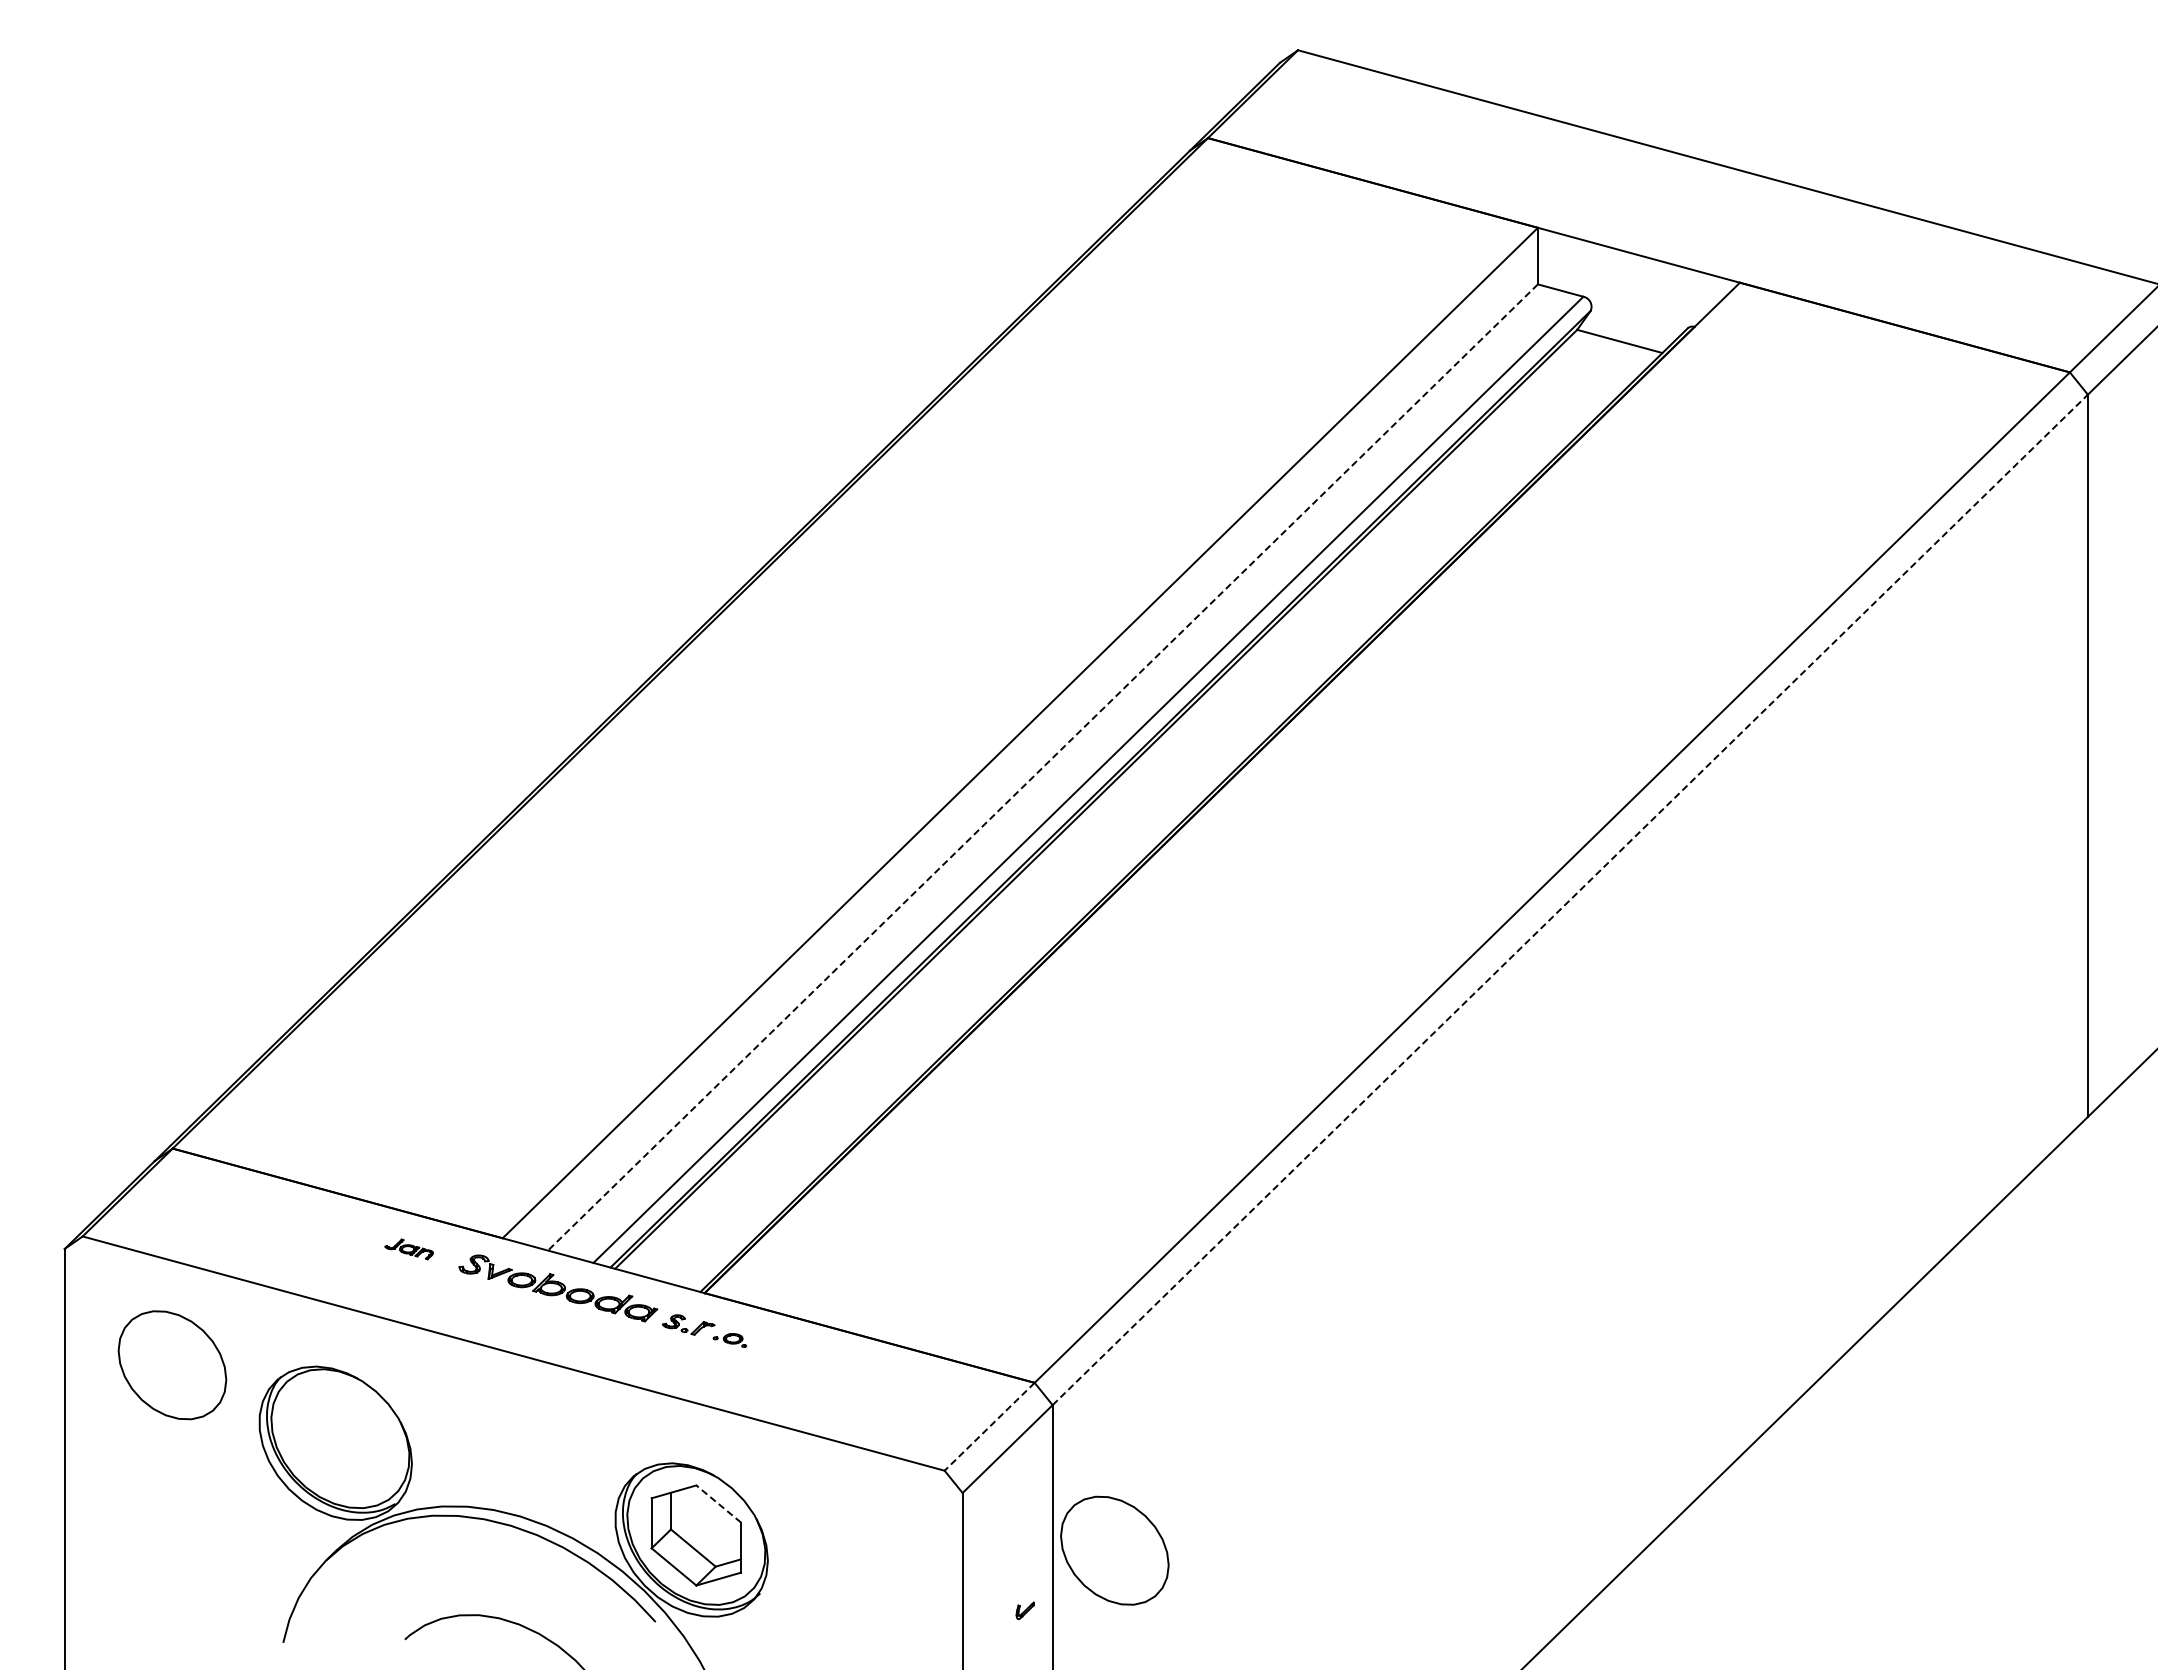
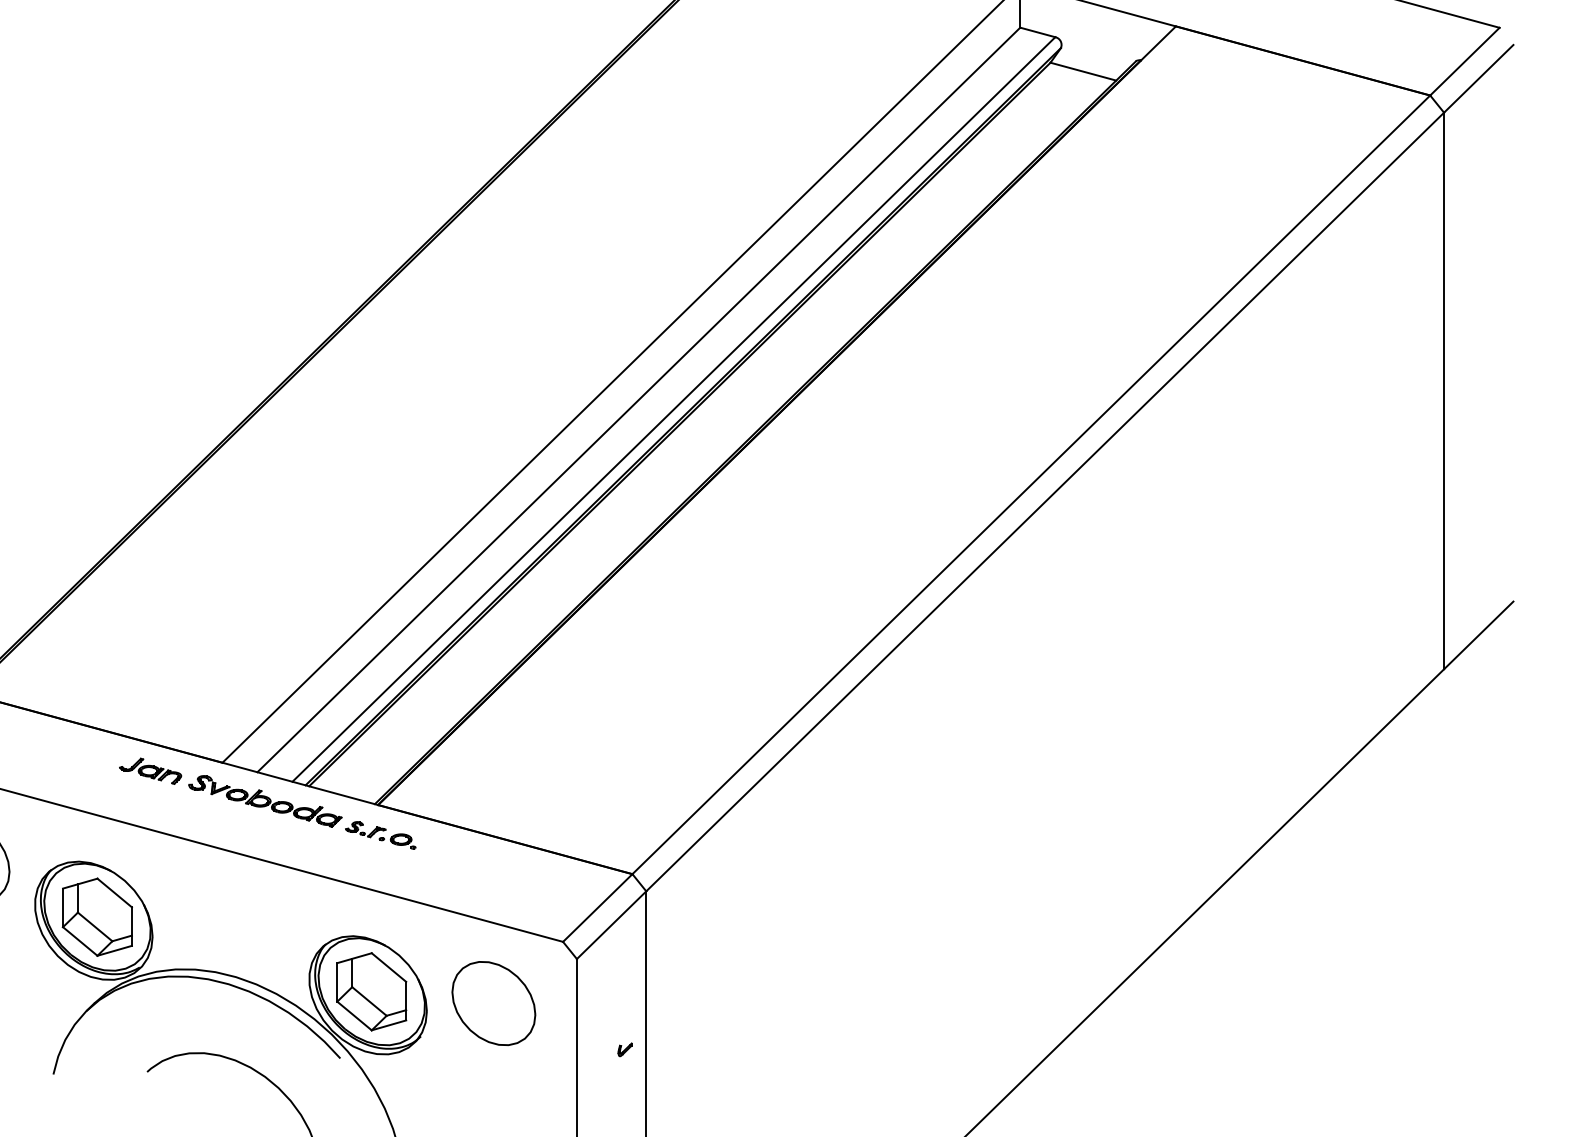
line: (1042, 767) -> (638, 399), dashed -> solid
line: (1570, 899) -> (1045, 501), dashed -> solid
part: (408, 1249) -> (149, 771), size x1.67
part: (729, 1340) -> (397, 841), size x1.43
line: (989, 1426) -> (597, 907), dashed -> solid
part: (340, 1438) -> (97, 917), added
line: (718, 1503) -> (388, 967), dashed -> solid
part: (1114, 1550) -> (493, 1003), moved

